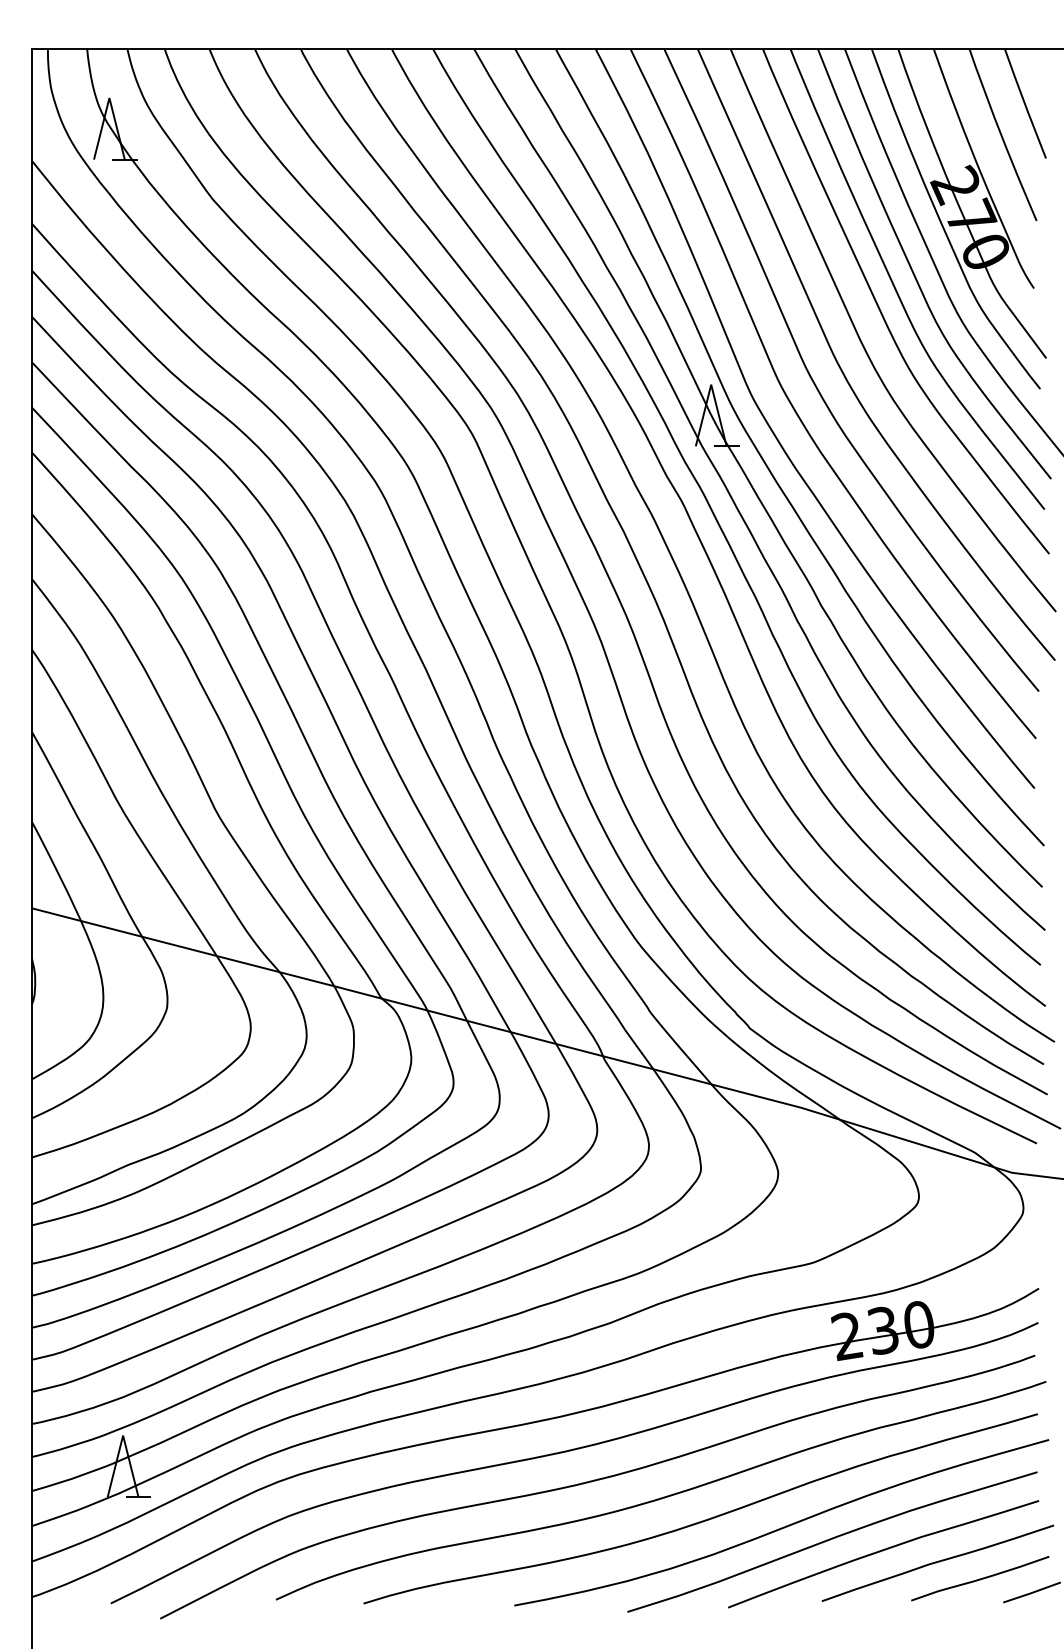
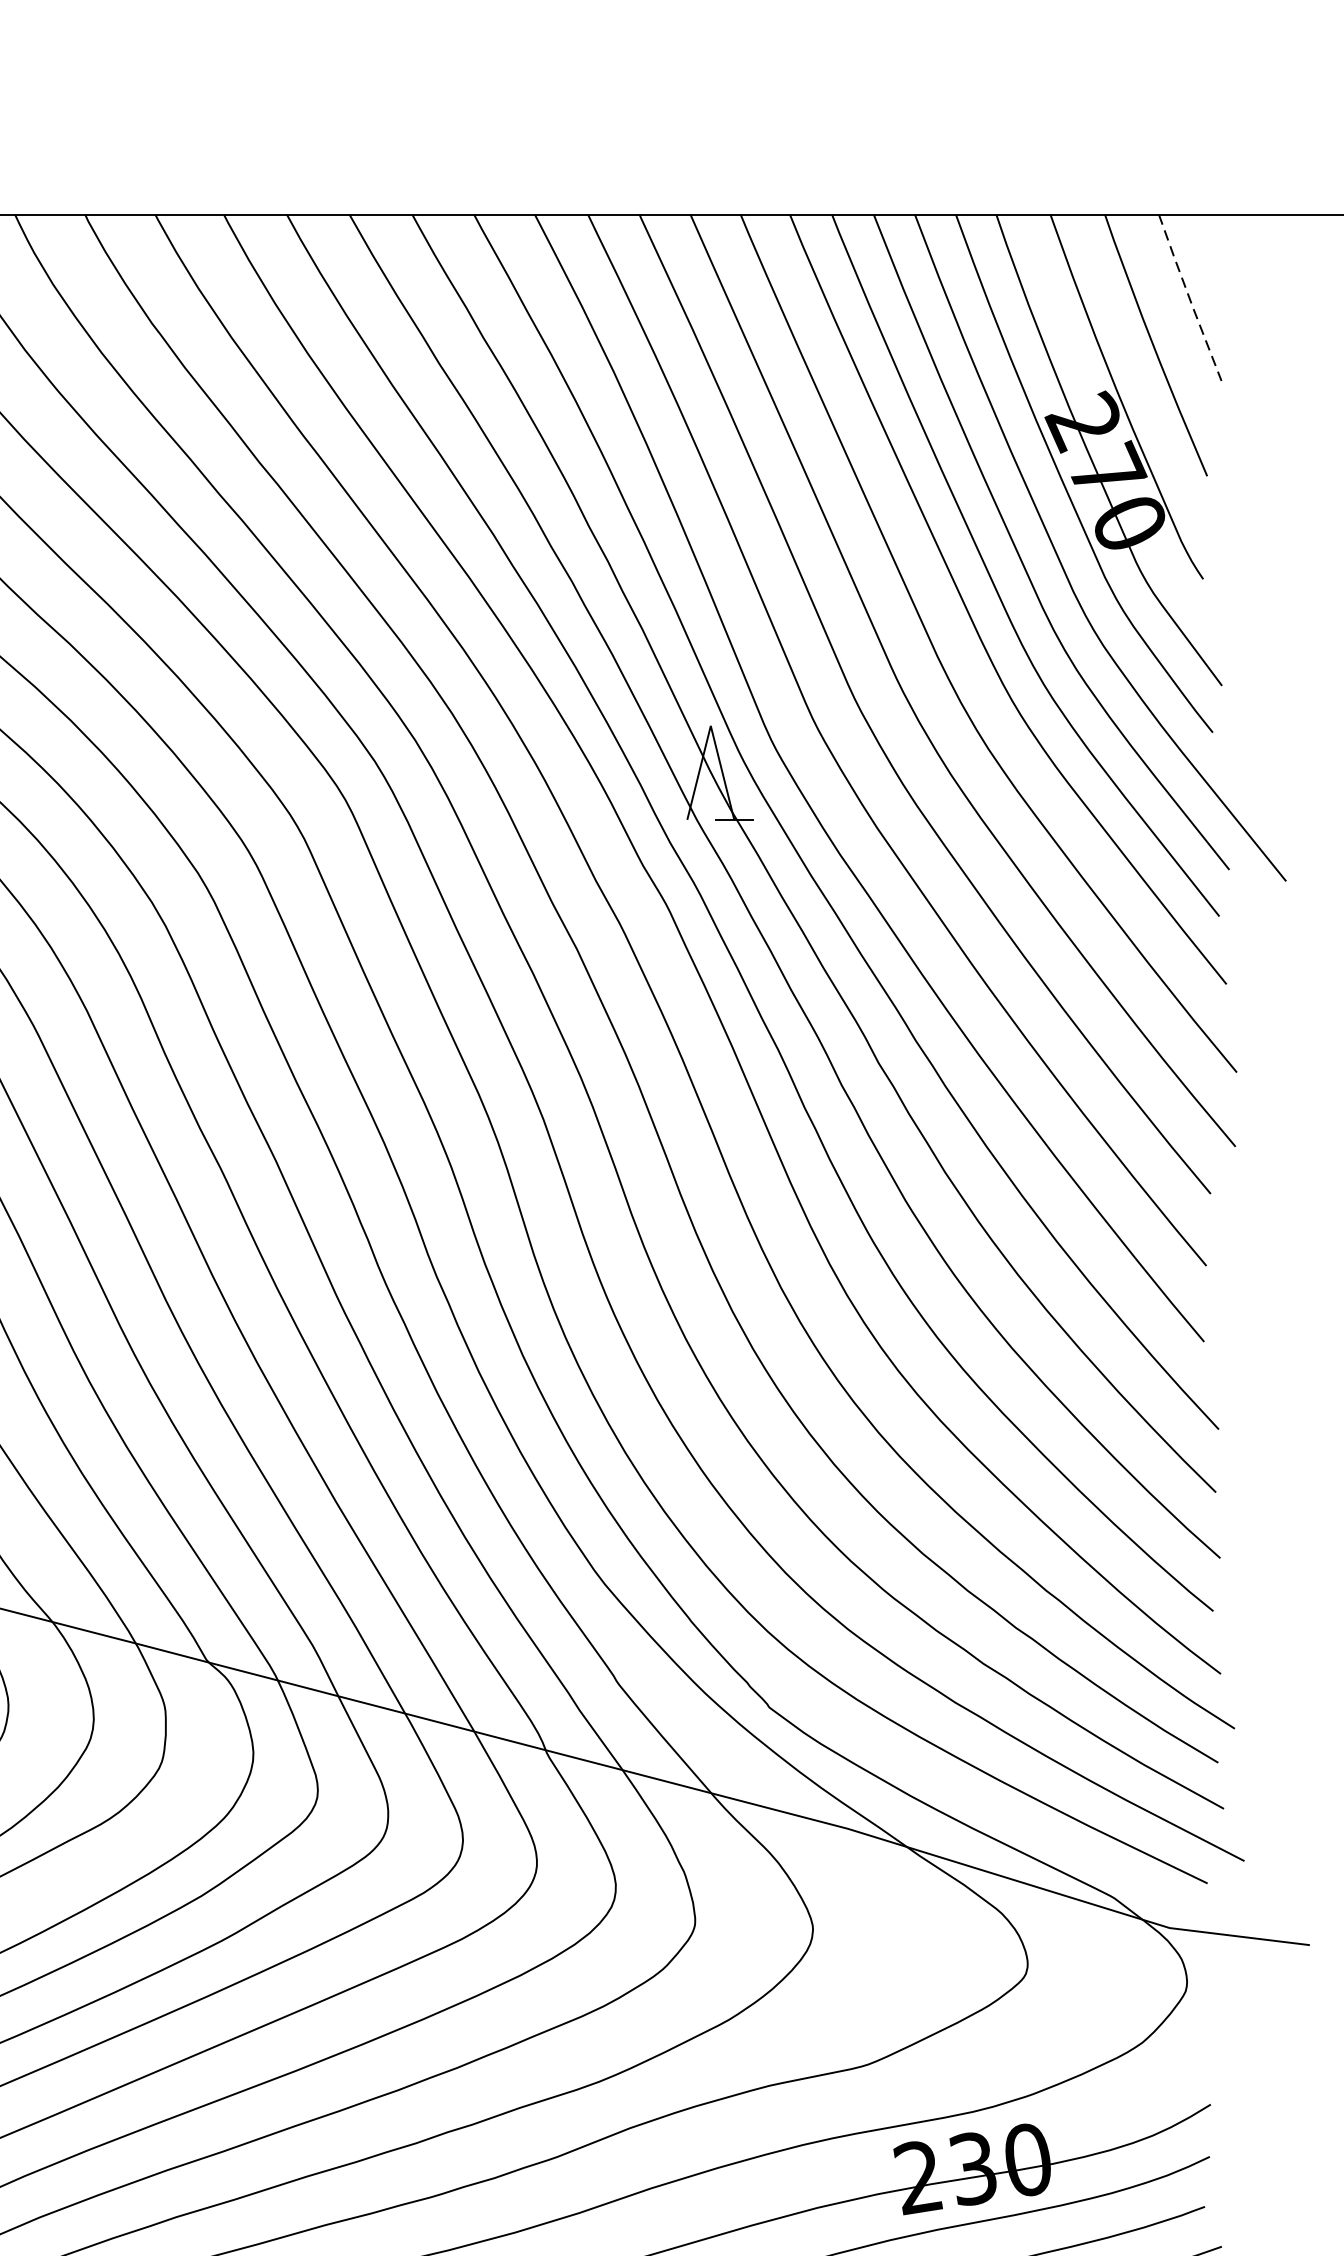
line: (1024, 104) -> (1188, 298), solid -> dashed

